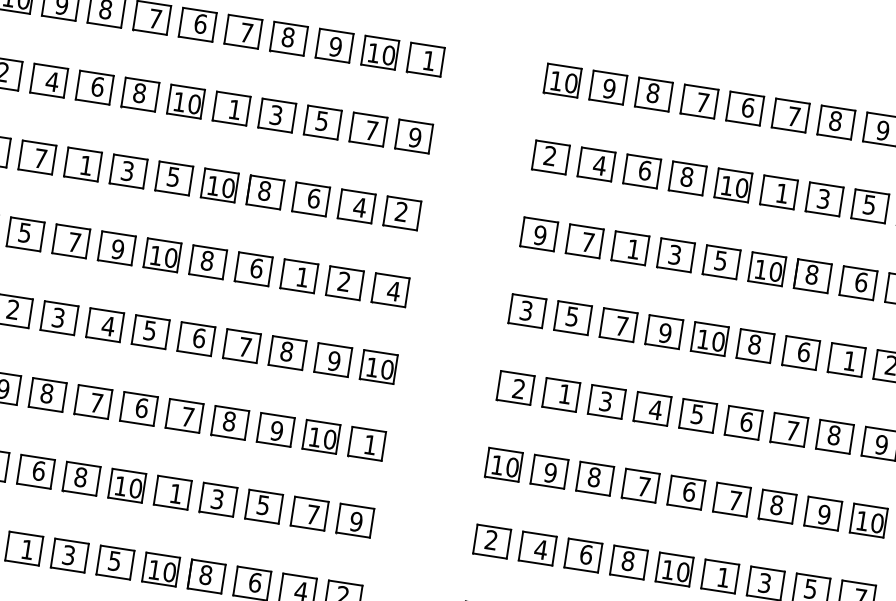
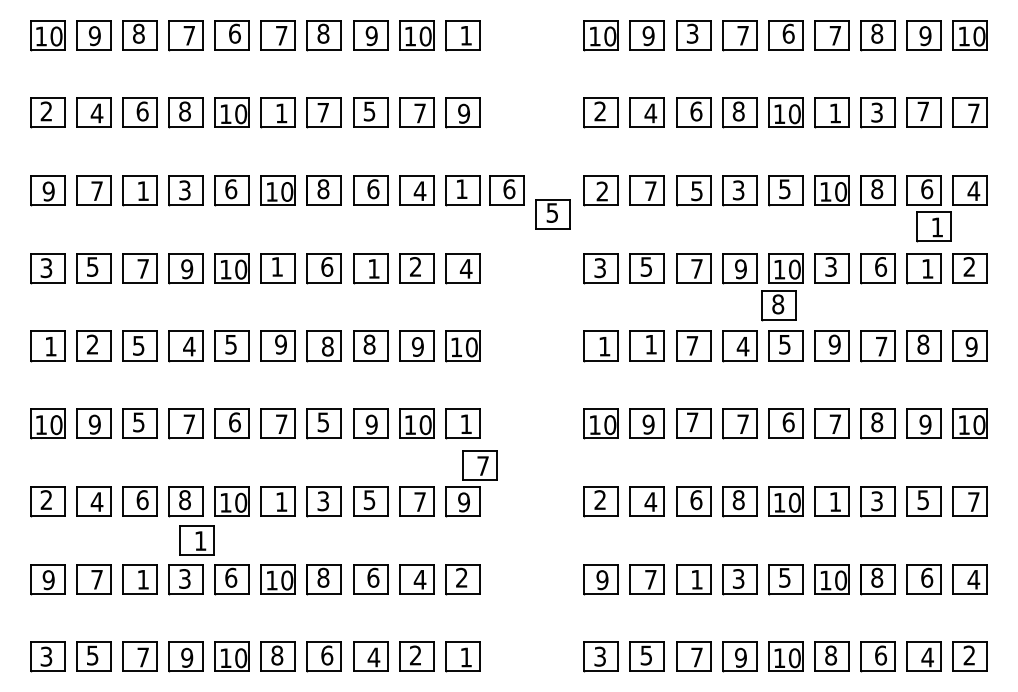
text: (653, 92) -> (692, 33), 8 -> 3
text: (275, 115) -> (322, 112), 3 -> 7
text: (173, 177) -> (231, 189), 5 -> 6
text: (868, 204) -> (922, 111), 5 -> 7
text: (401, 211) -> (461, 188), 2 -> 1
part: (445, 219) -> (506, 190), added
text: (540, 235) -> (602, 191), 9 -> 2
text: (633, 249) -> (696, 191), 1 -> 5
part: (487, 250) -> (552, 214), added
text: (207, 260) -> (277, 266), 8 -> 1
text: (58, 317) -> (138, 345), 3 -> 5
part: (862, 320) -> (933, 226), added
text: (199, 338) -> (281, 344), 6 -> 9
text: (754, 344) -> (830, 266), 8 -> 3
text: (244, 347) -> (327, 346), 7 -> 8
part: (696, 374) -> (778, 305), added
text: (518, 388) -> (604, 346), 2 -> 1
text: (46, 393) -> (138, 422), 8 -> 5
text: (605, 401) -> (692, 345), 3 -> 7
text: (229, 421) -> (323, 422), 8 -> 5
text: (746, 421) -> (834, 344), 6 -> 9
text: (594, 477) -> (692, 422), 8 -> 7
part: (377, 487) -> (479, 465), added
part: (86, 519) -> (196, 540), added
text: (115, 560) -> (231, 577), 5 -> 6

